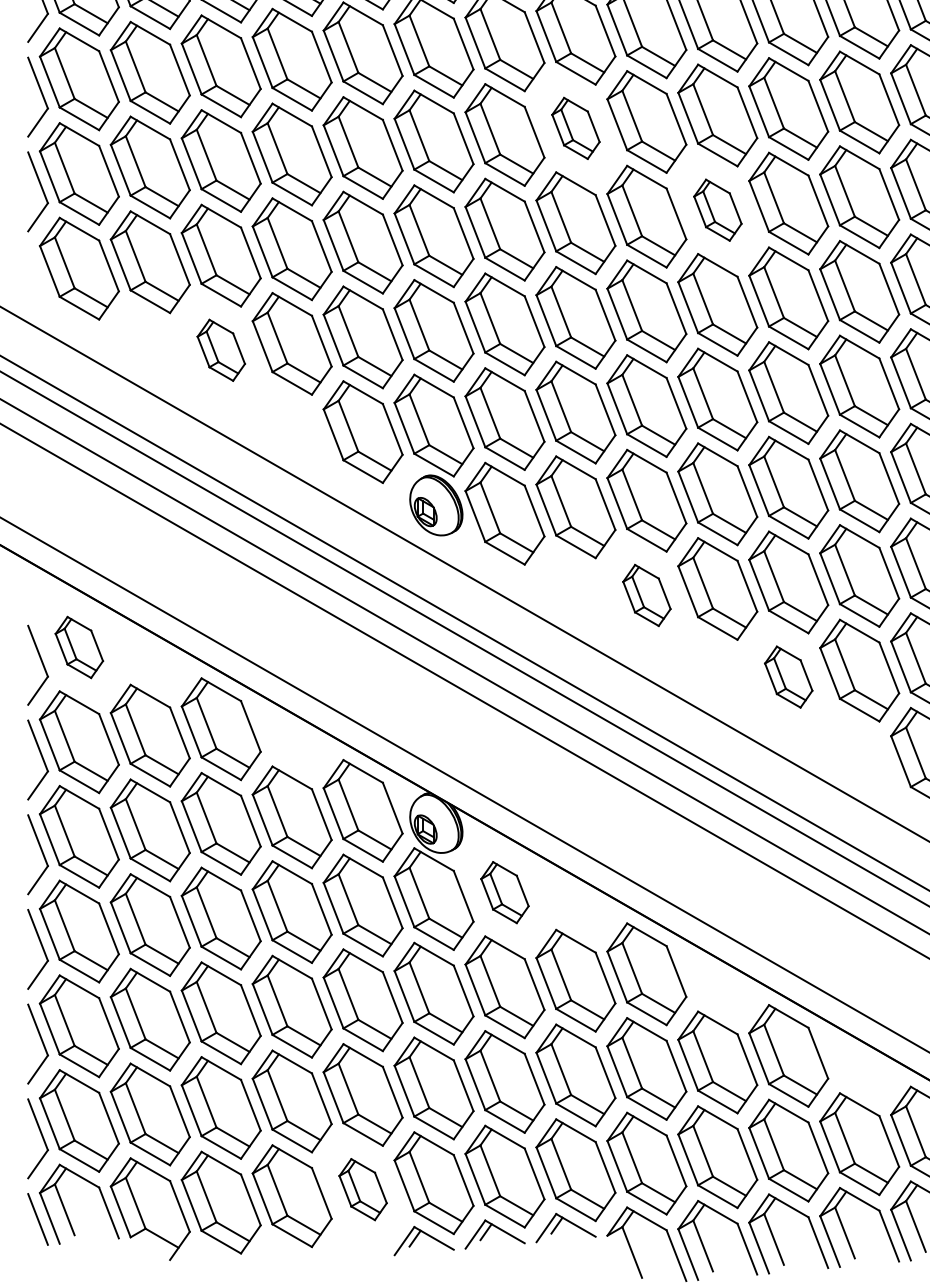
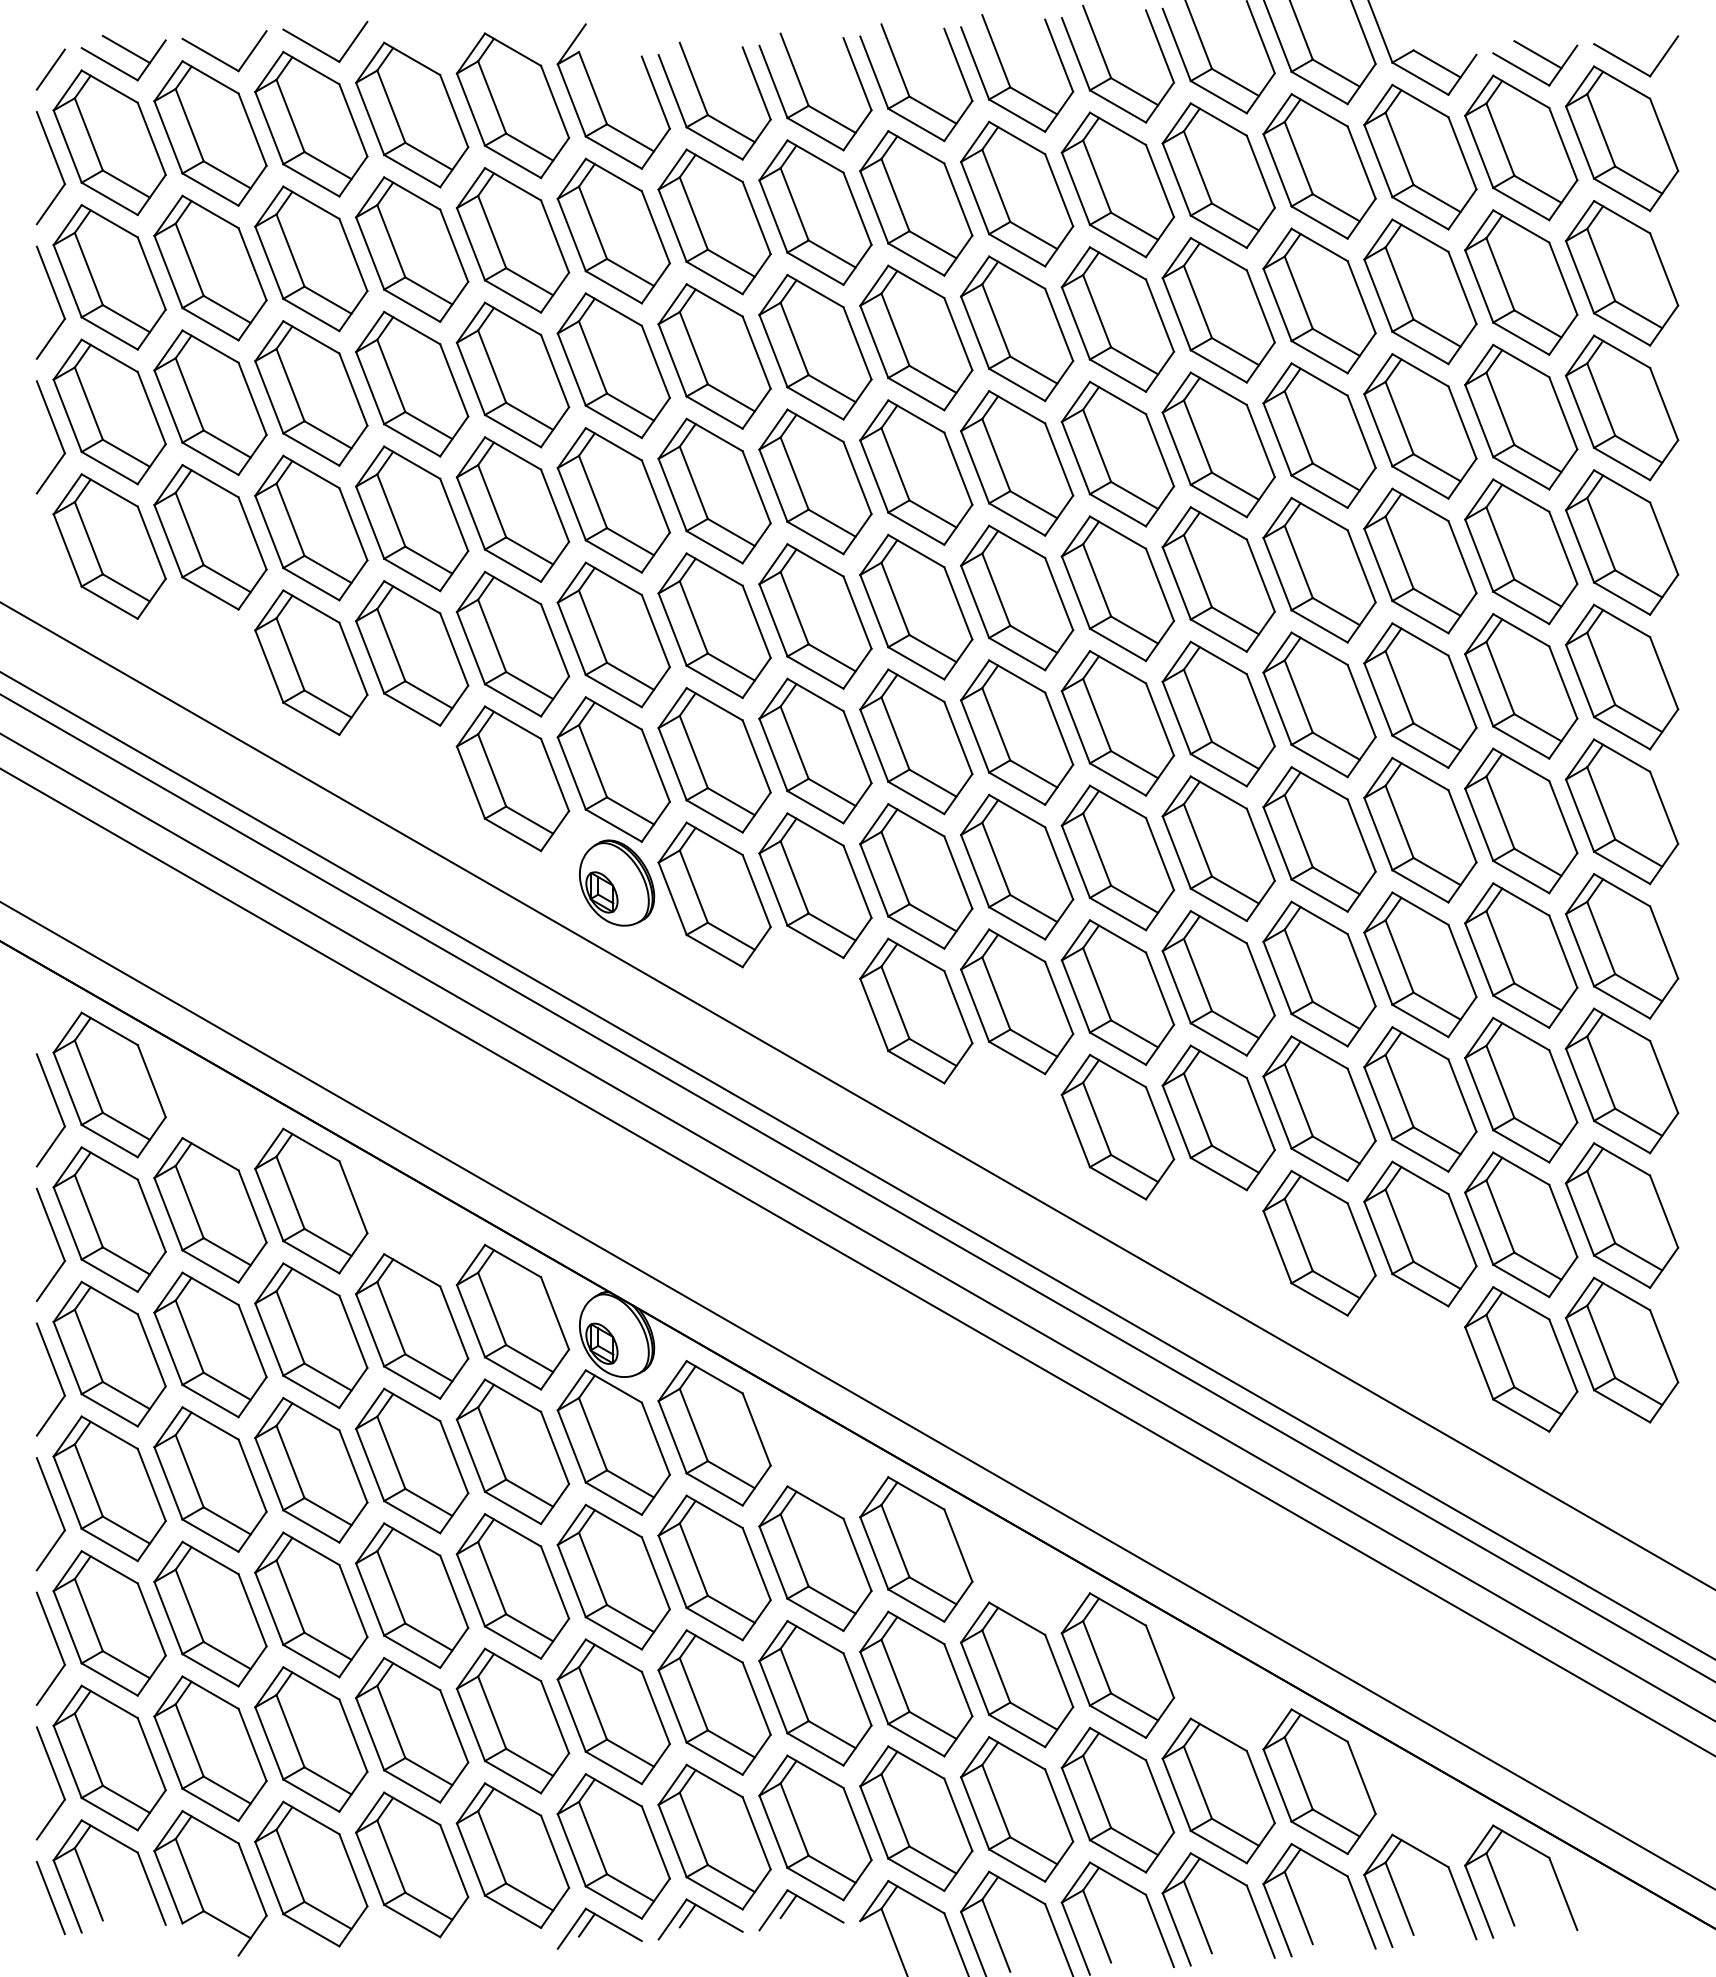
part: (575, 127) -> (815, 346), size x1.67
part: (718, 210) -> (1017, 463), size x1.67
part: (221, 350) -> (311, 662), size x1.67
part: (647, 595) -> (916, 1010), size x1.67
part: (79, 647) -> (109, 1084), size x1.67
part: (788, 676) -> (1117, 1126), size x1.67
part: (504, 892) -> (714, 1433), size x1.67
part: (362, 1189) -> (512, 1855), size x1.67

